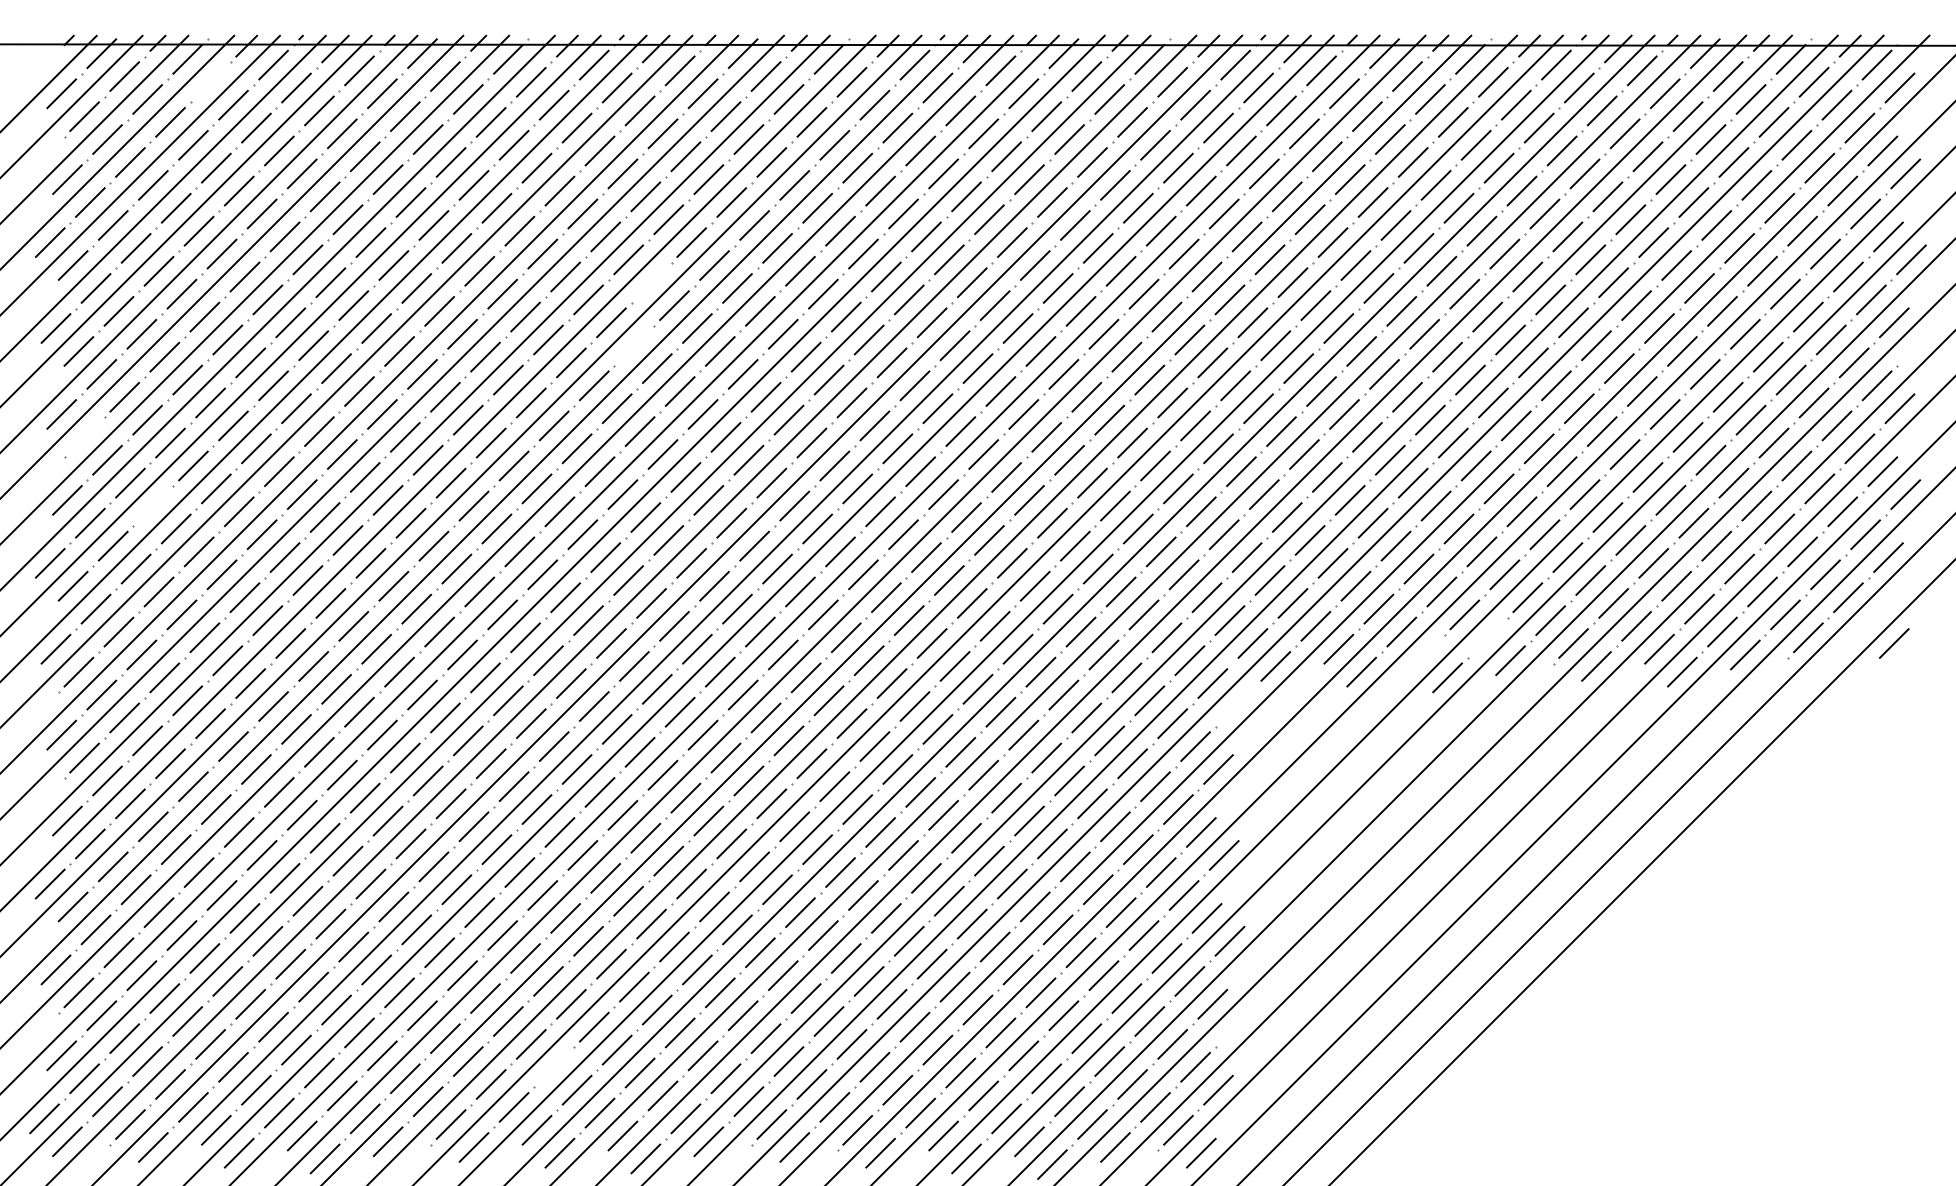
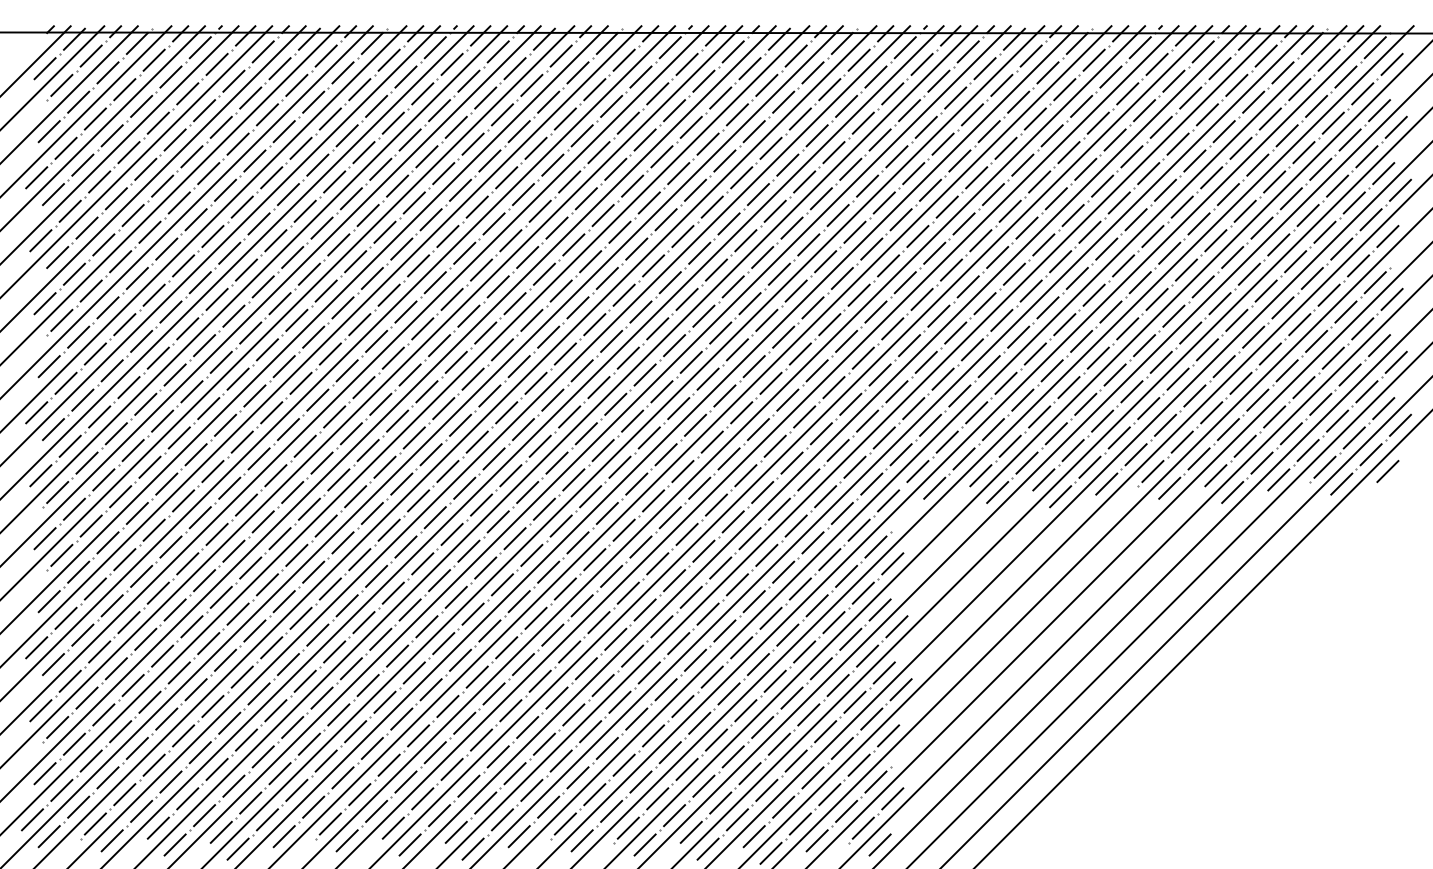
line: (209, 81) -> (153, 59), added
line: (650, 281) -> (476, 206), added
line: (634, 344) -> (464, 252), added
line: (84, 436) -> (61, 319), added
line: (152, 505) -> (111, 370), added
line: (1870, 620) -> (1370, 454), added
line: (1487, 636) -> (1089, 466), added
line: (1424, 654) -> (1043, 479), added
line: (553, 1066) -> (405, 781), added

